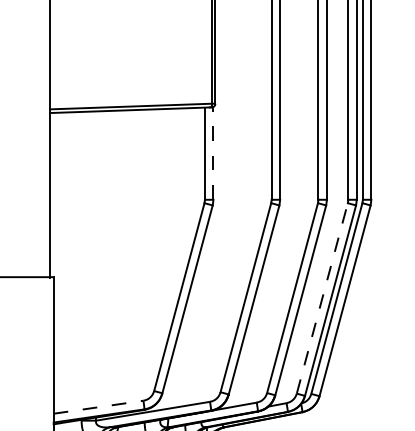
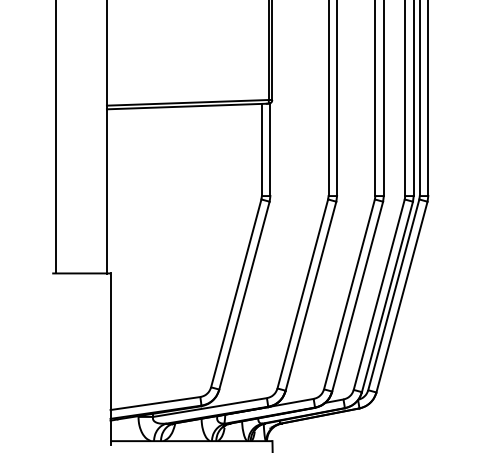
line: (213, 153) -> (270, 149), dashed -> solid
line: (322, 298) -> (379, 294), dashed -> solid
line: (98, 407) -> (155, 403), dashed -> solid

